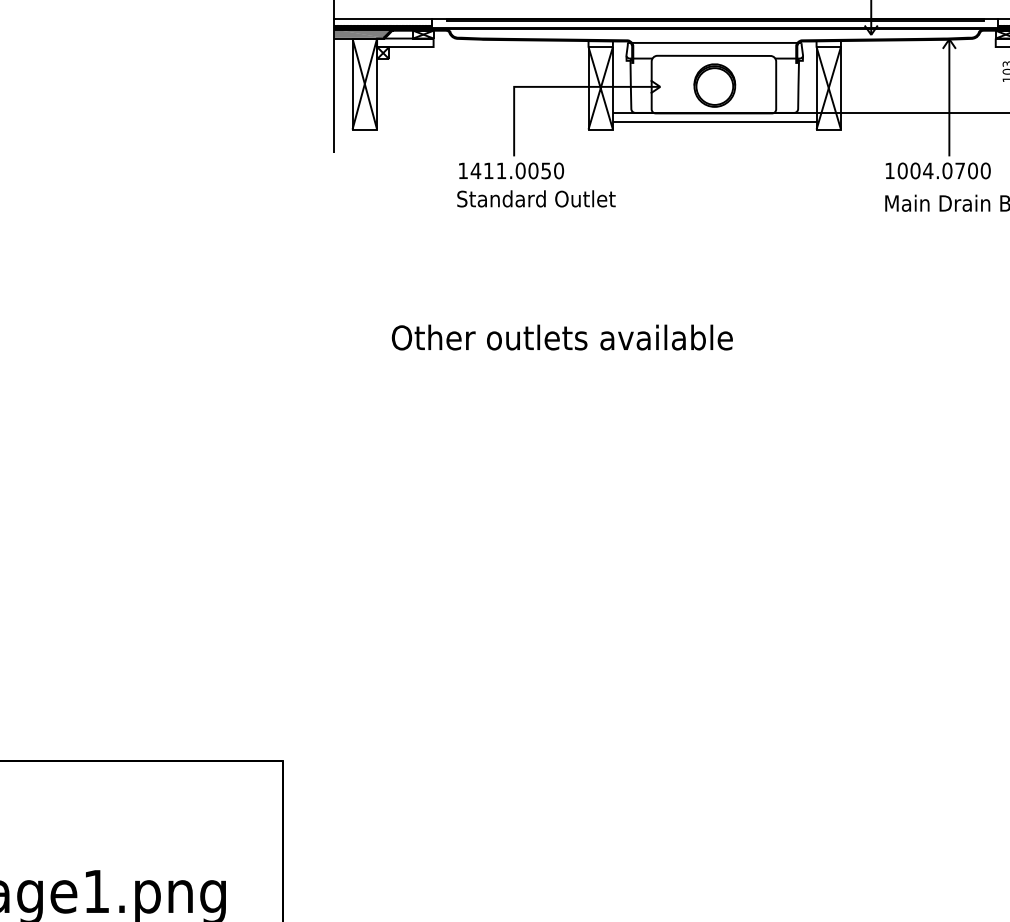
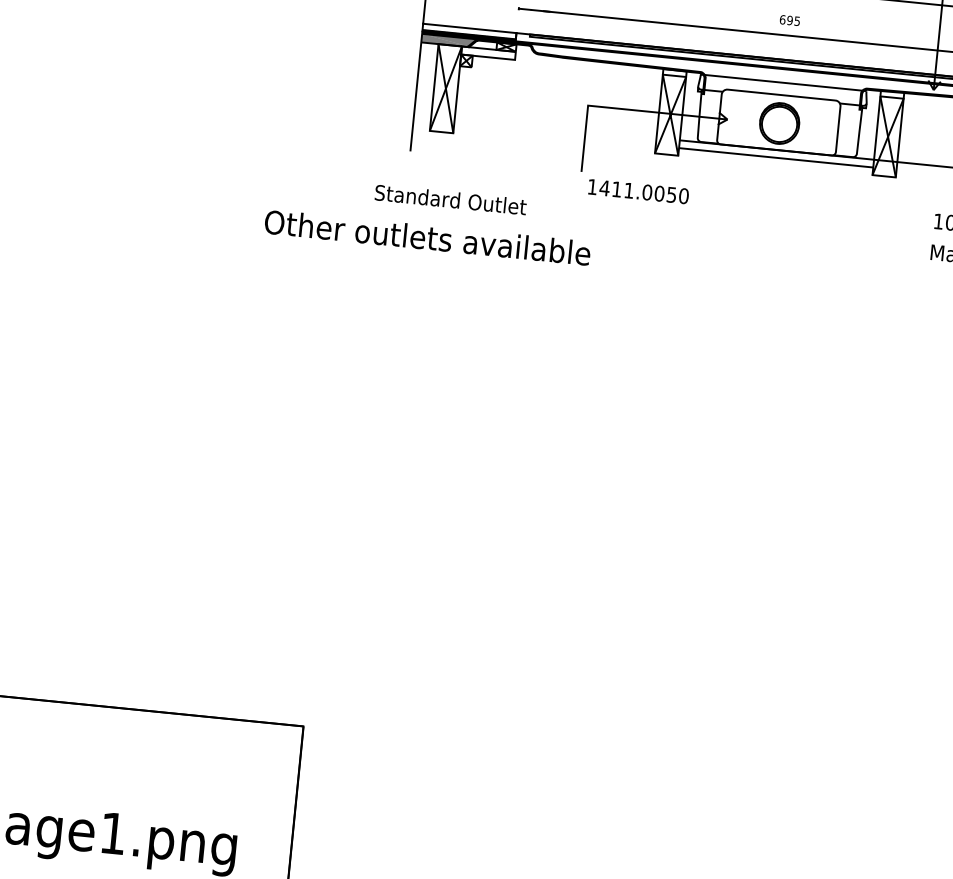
text: (511, 170) -> (638, 191), moved
text: (536, 198) -> (450, 199), moved
text: (561, 337) -> (426, 237), moved

